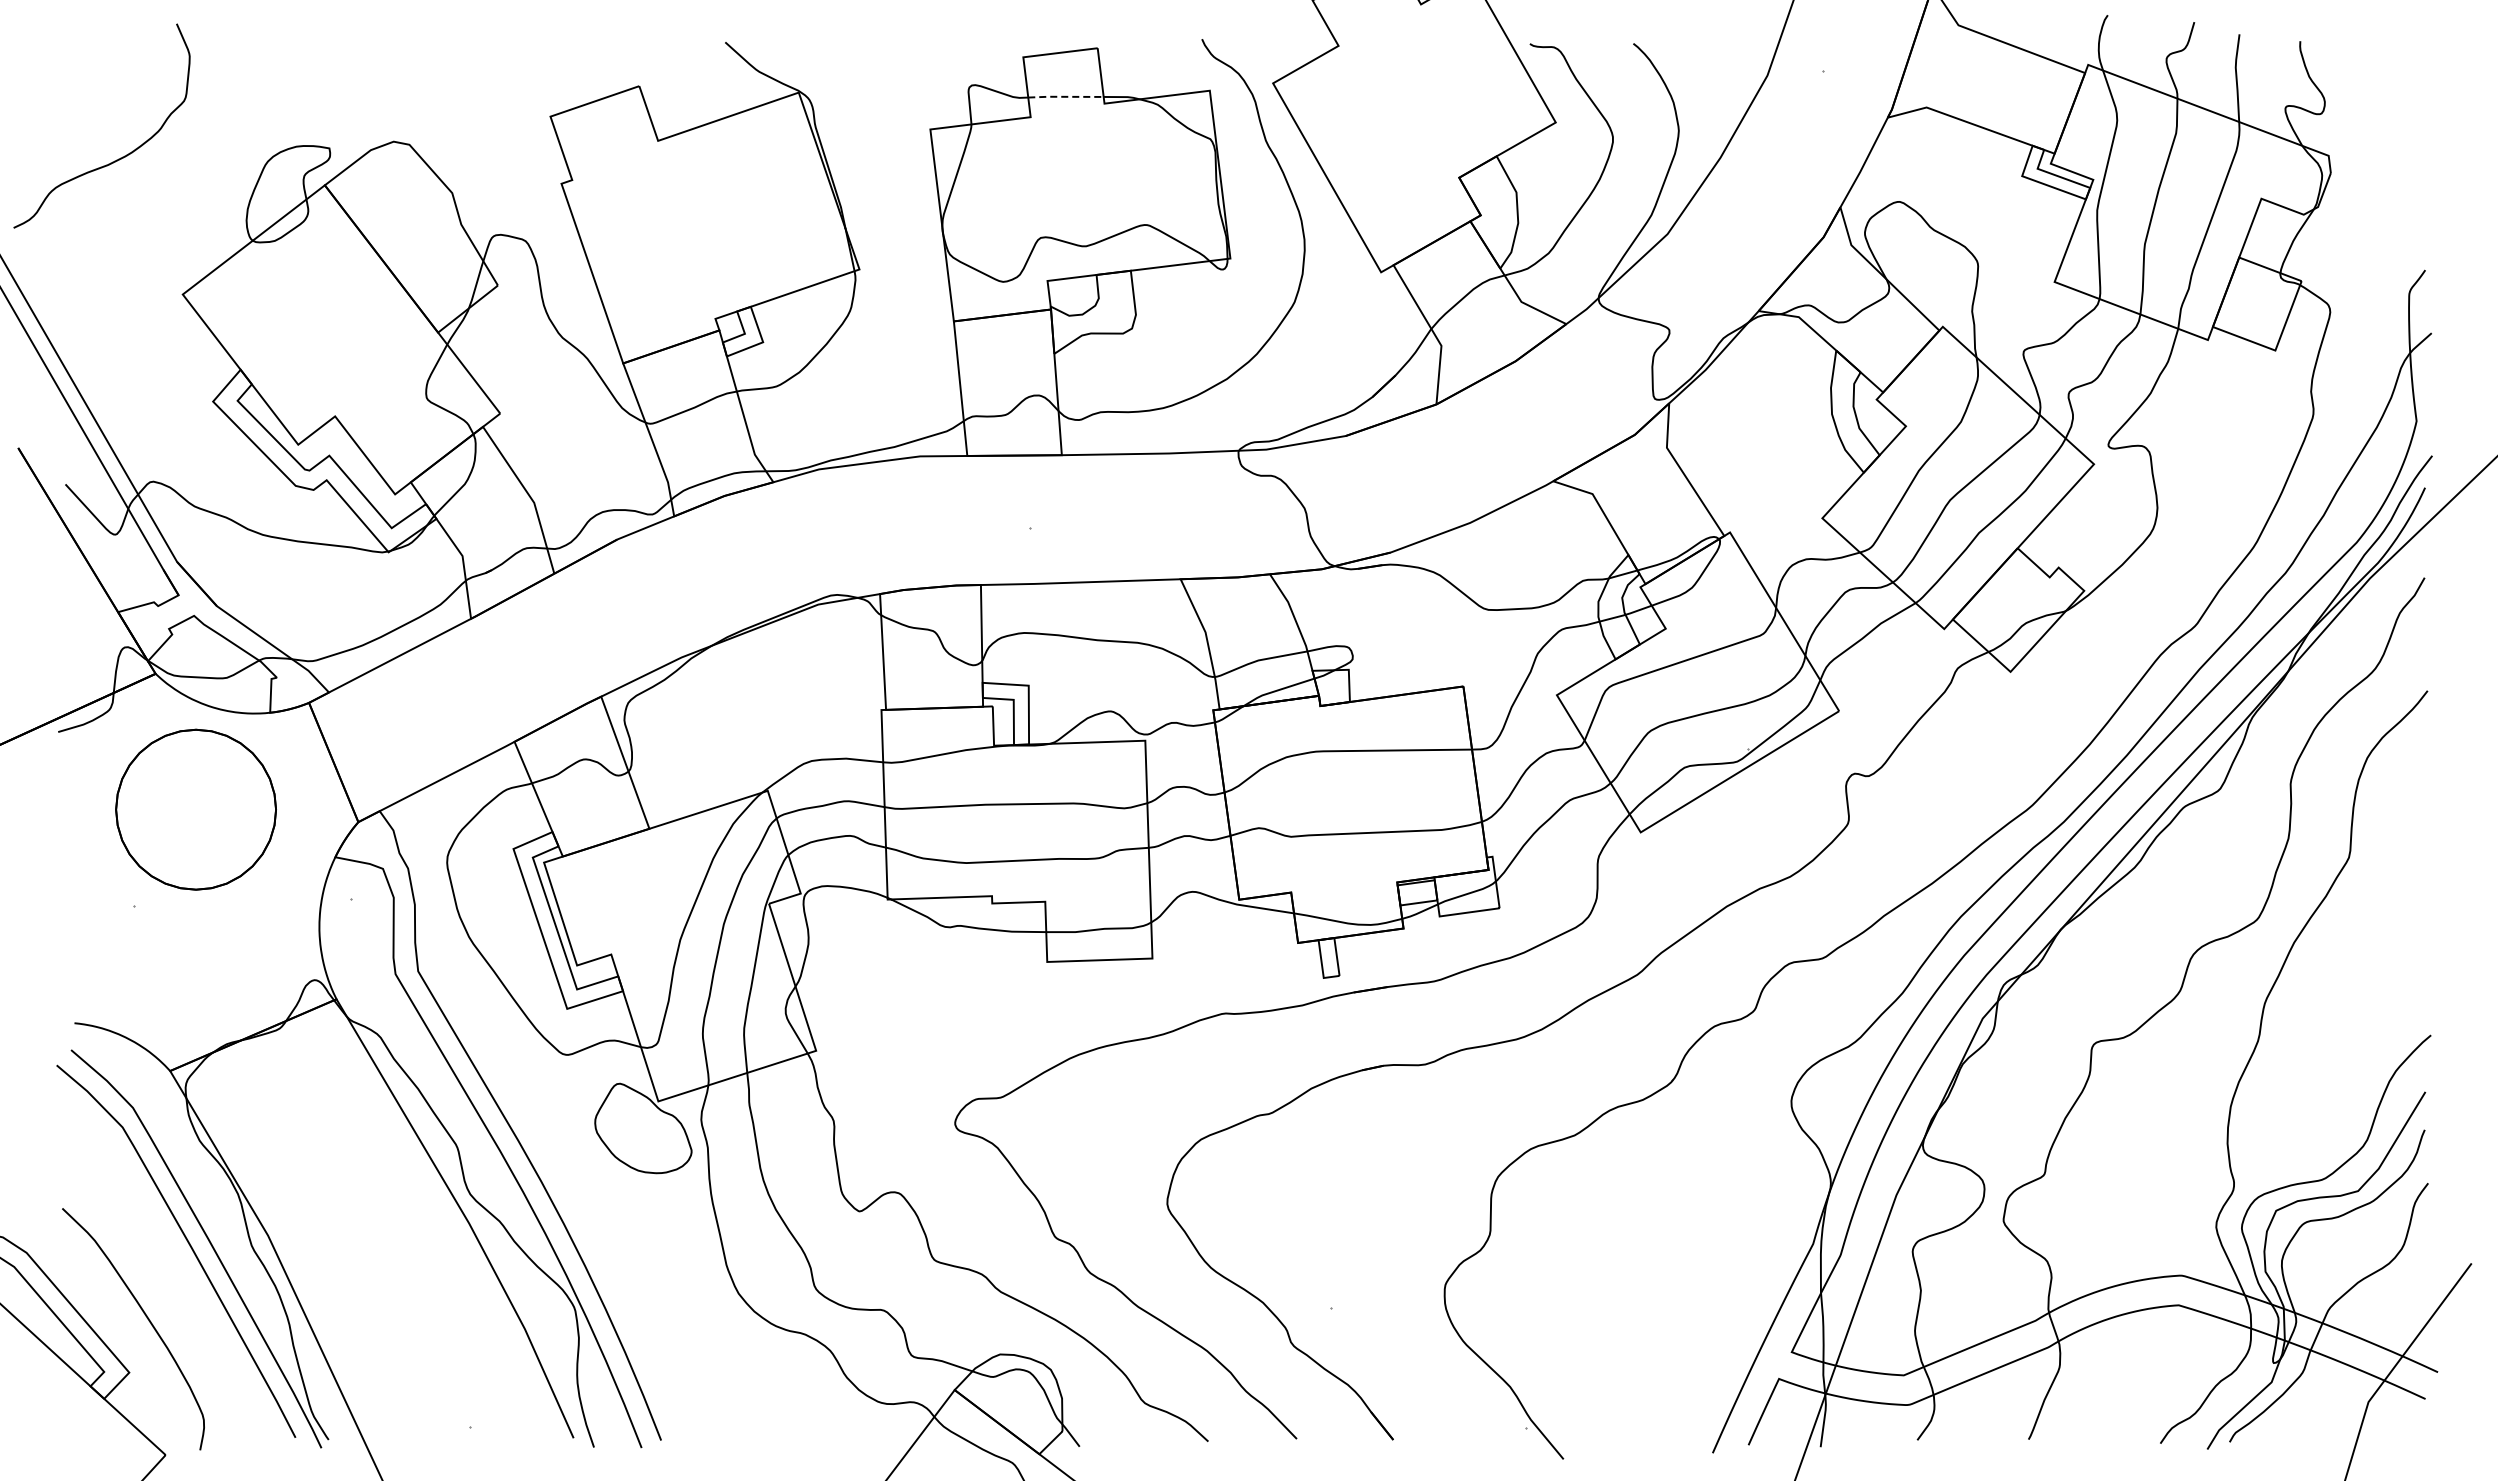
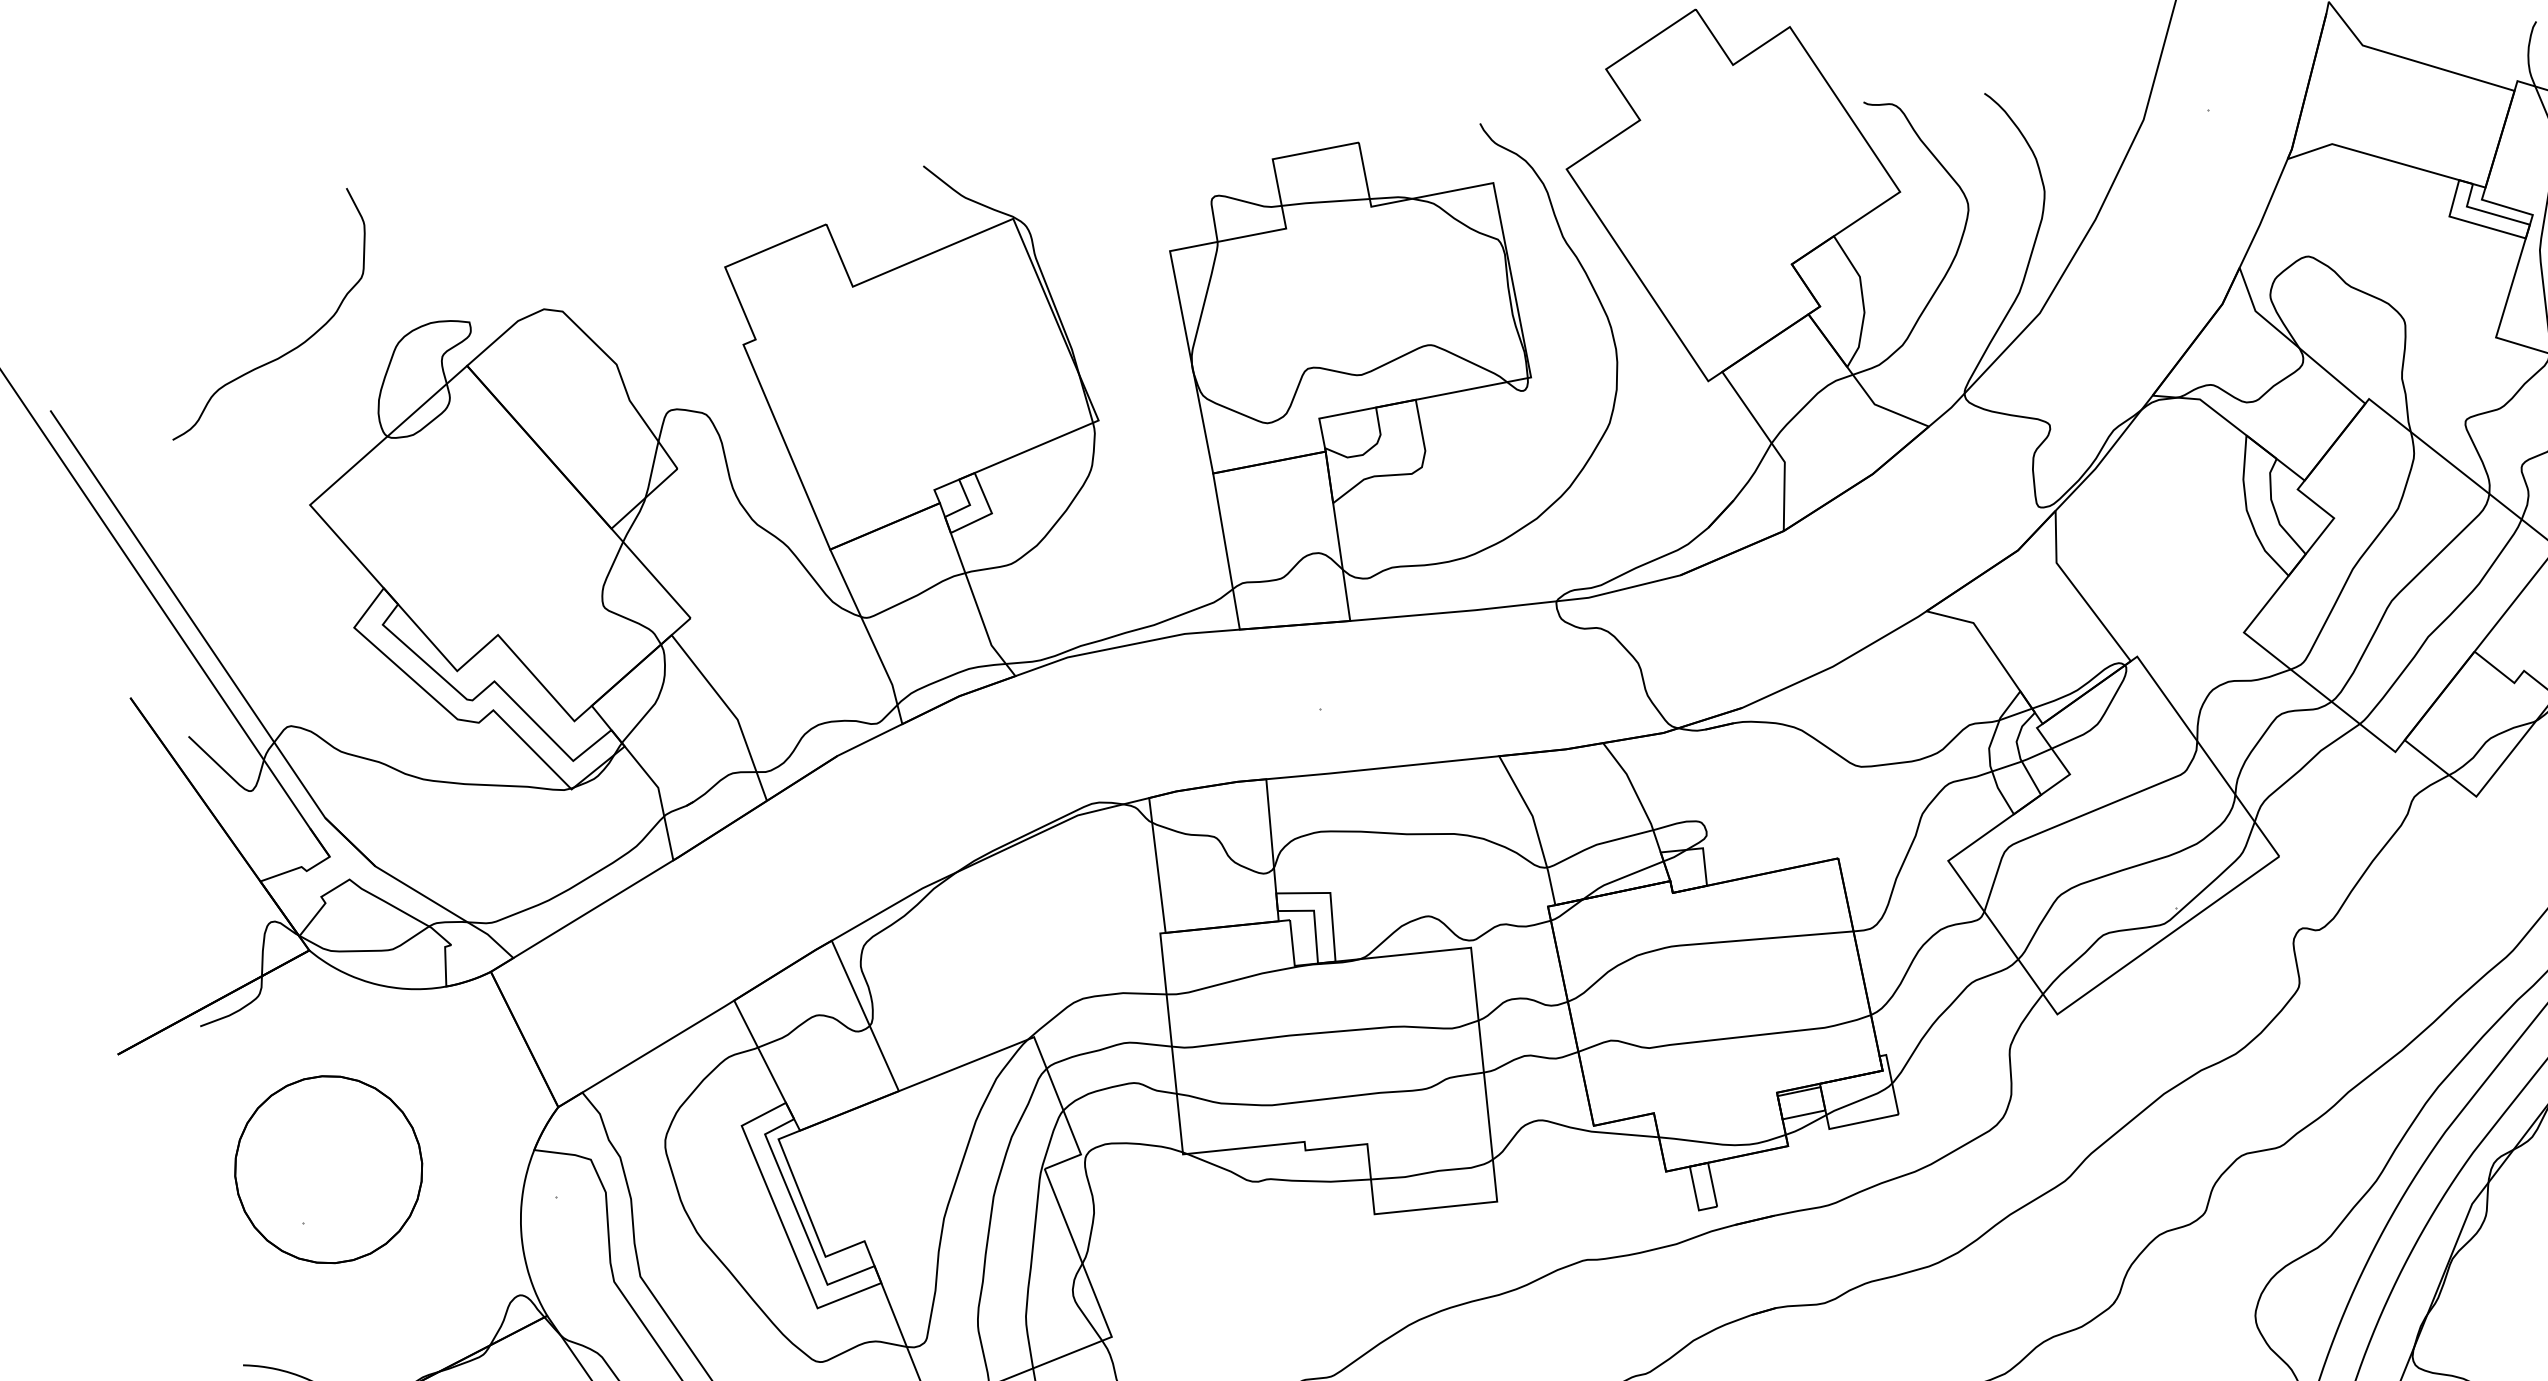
line: (1065, 96) -> (1325, 201), dashed -> solid
curve: (118, 158) -> (289, 350), moved
part: (195, 809) -> (327, 1169), moved

